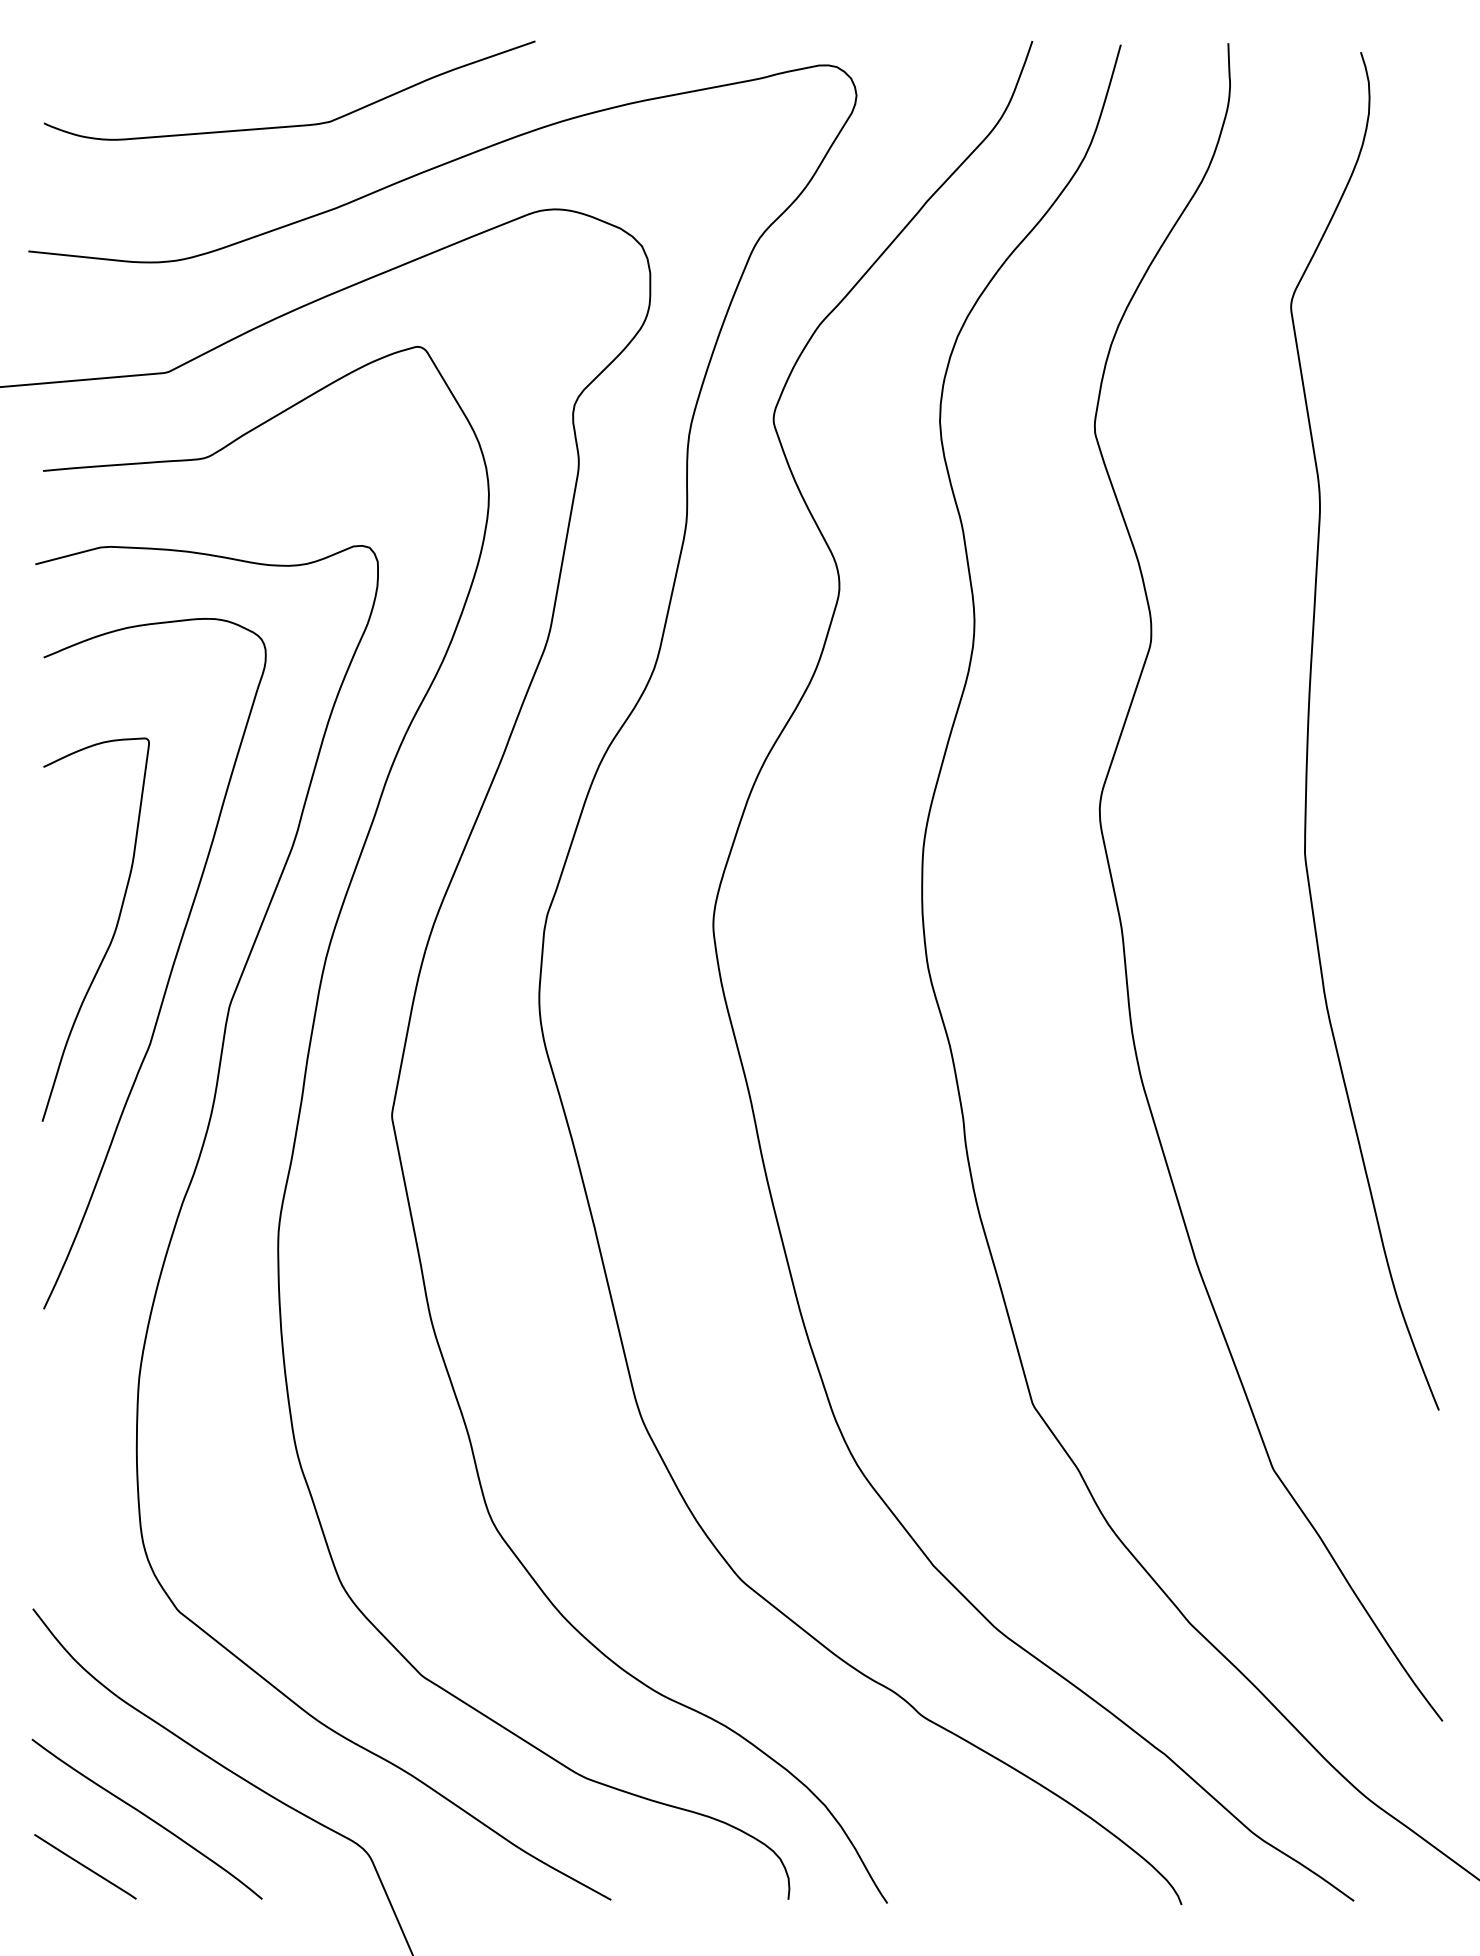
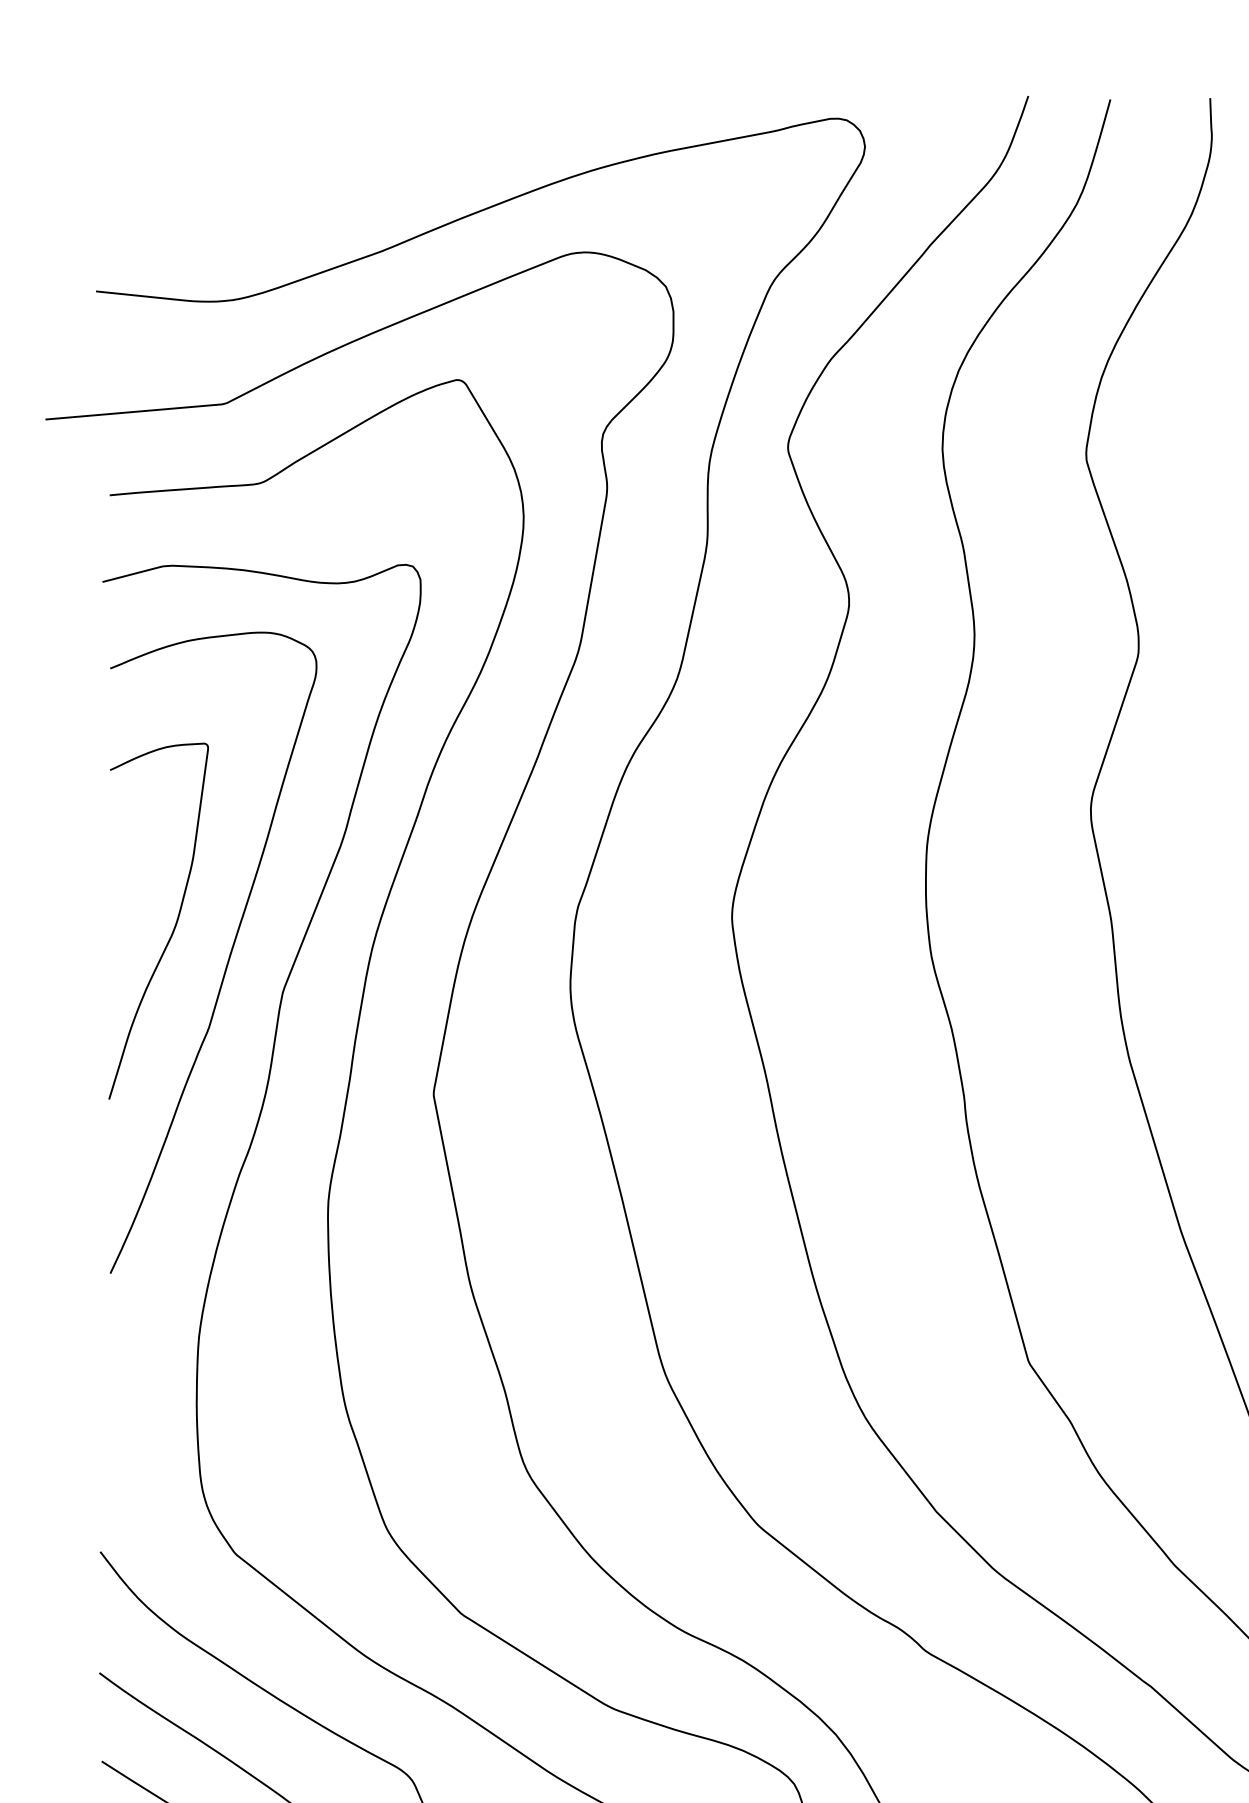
curve: (289, 125) -> (338, 174), removed

